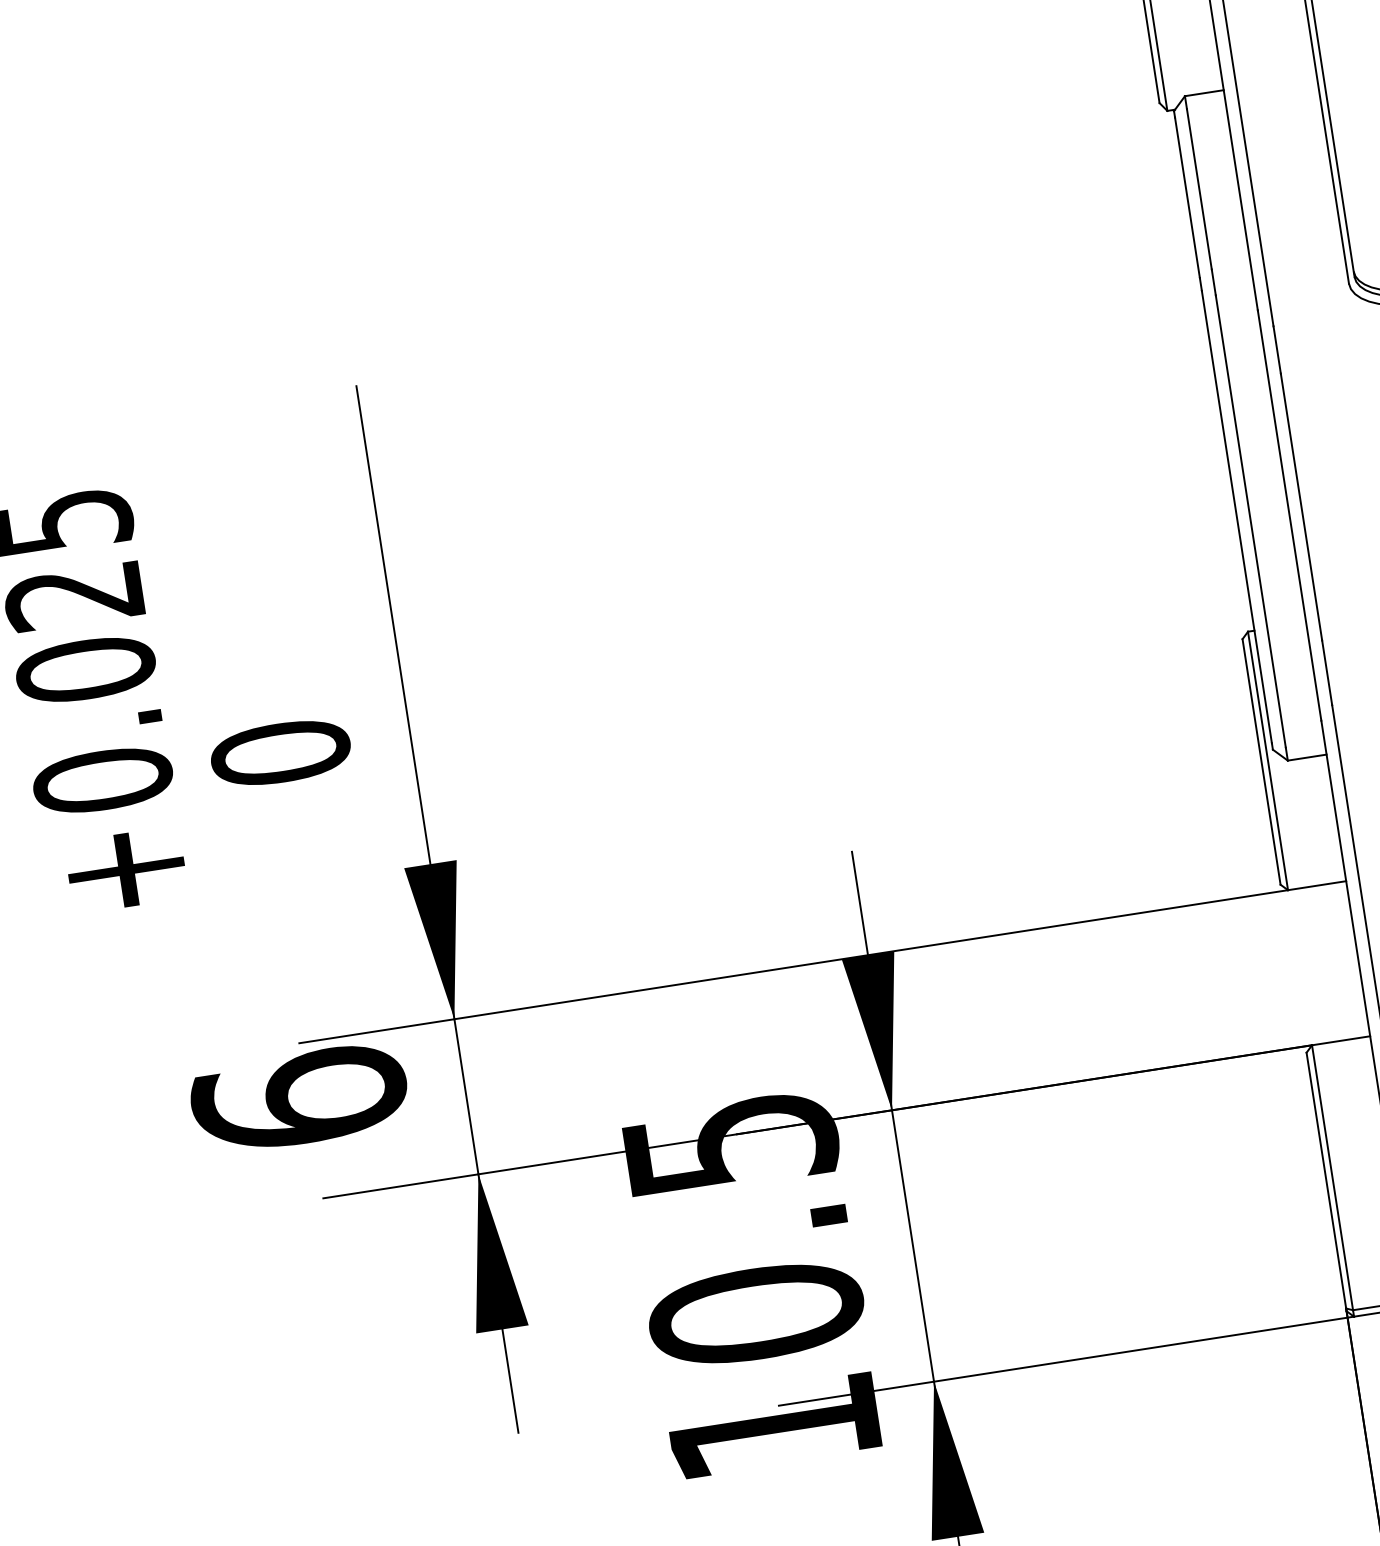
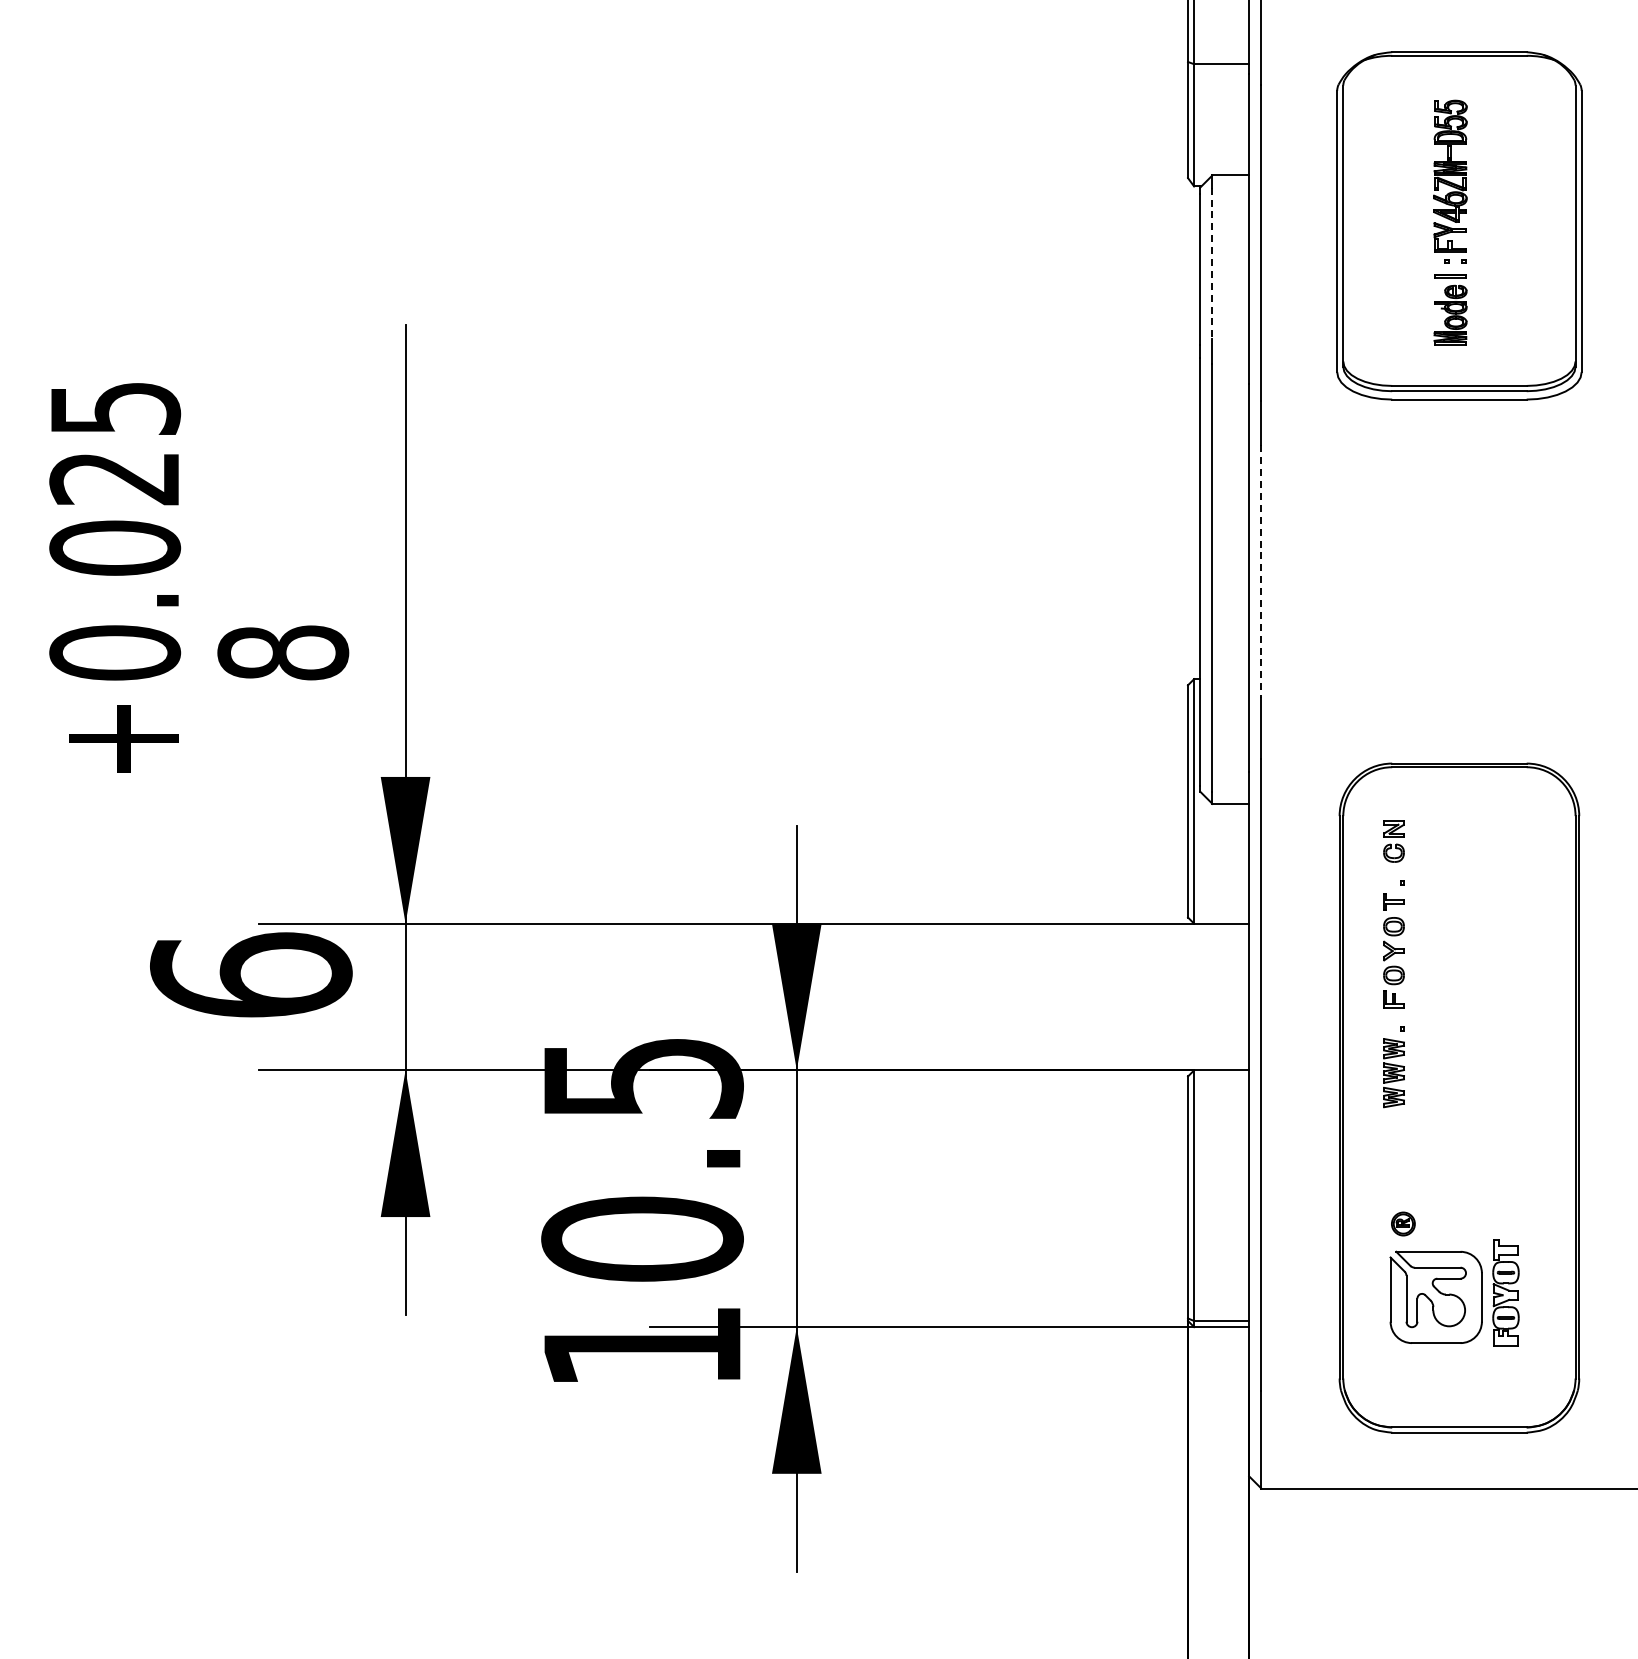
line: (1199, 189) -> (1212, 263), solid -> dashed
line: (1301, 507) -> (1261, 572), solid -> dashed
text: (279, 752) -> (282, 652), 0 -> 8

